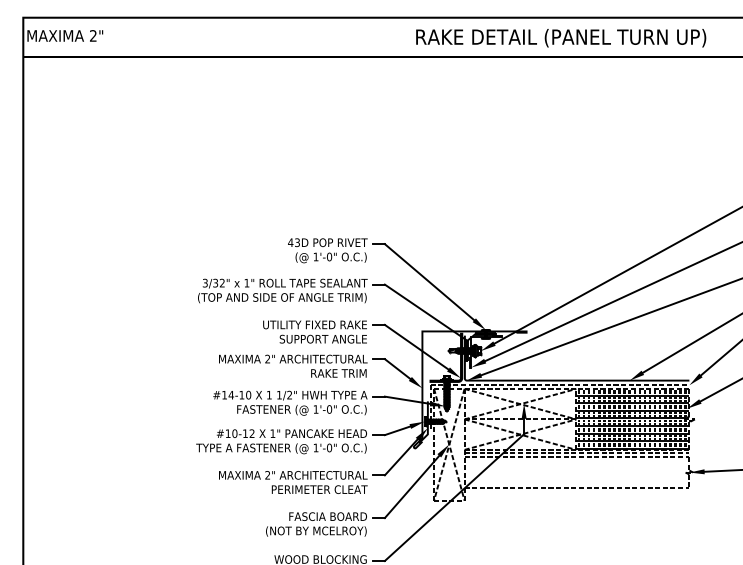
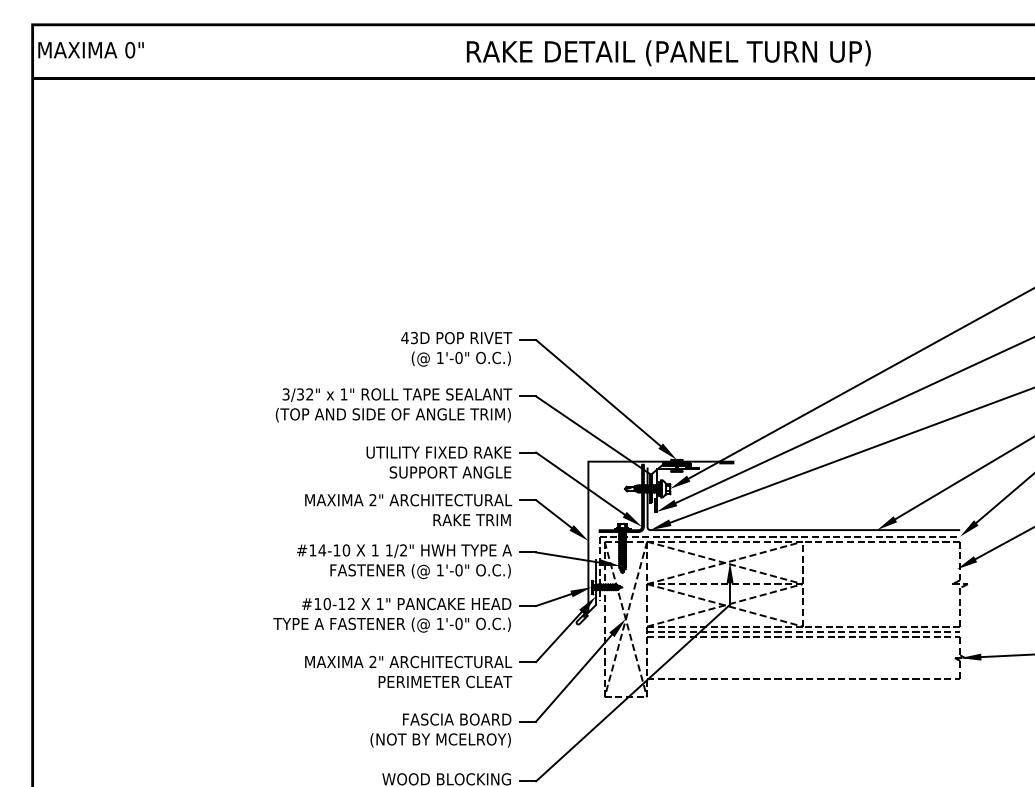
text: (92, 35) -> (128, 49), 2" -> 0"
text: (561, 38) -> (669, 53), moved
hatch: (633, 419) -> (882, 584), removed

